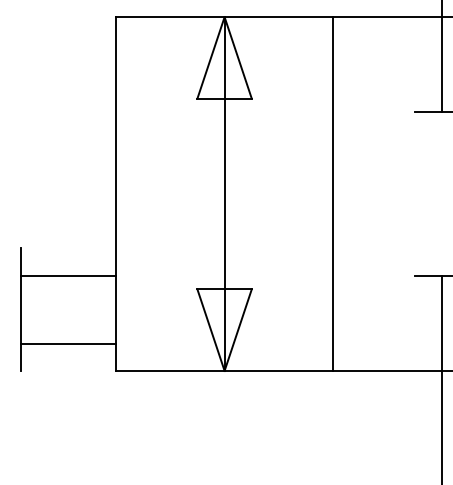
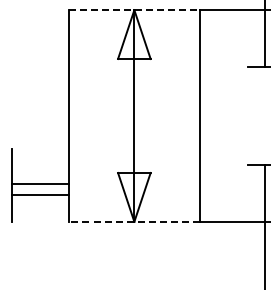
line: (224, 17) -> (134, 10), solid -> dashed
line: (67, 275) -> (40, 183), moved
line: (67, 343) -> (40, 194), moved
line: (223, 370) -> (133, 221), solid -> dashed

